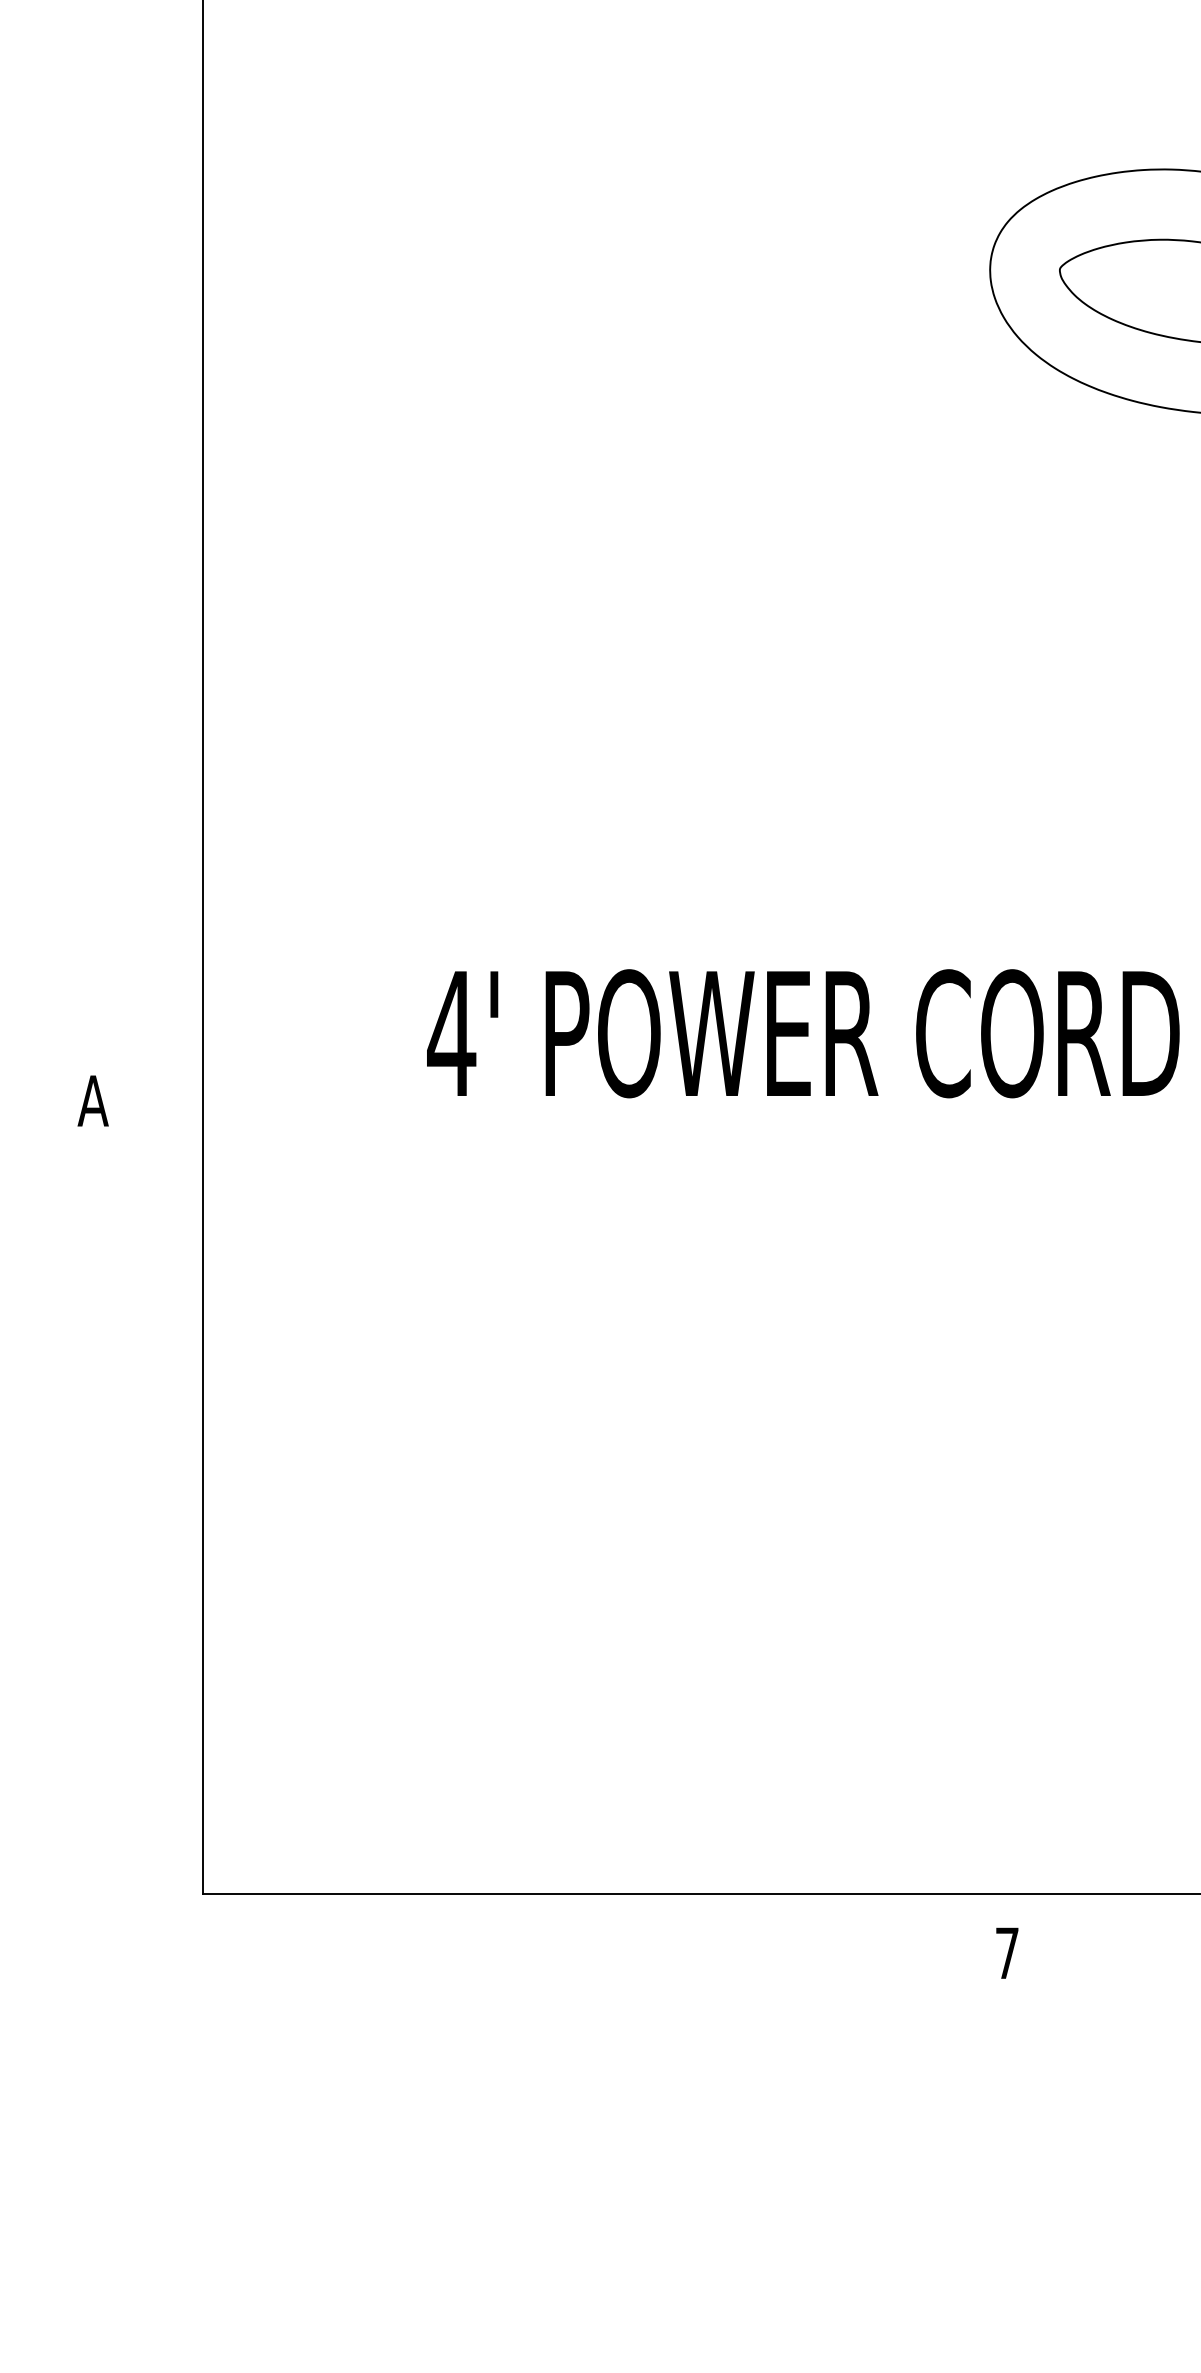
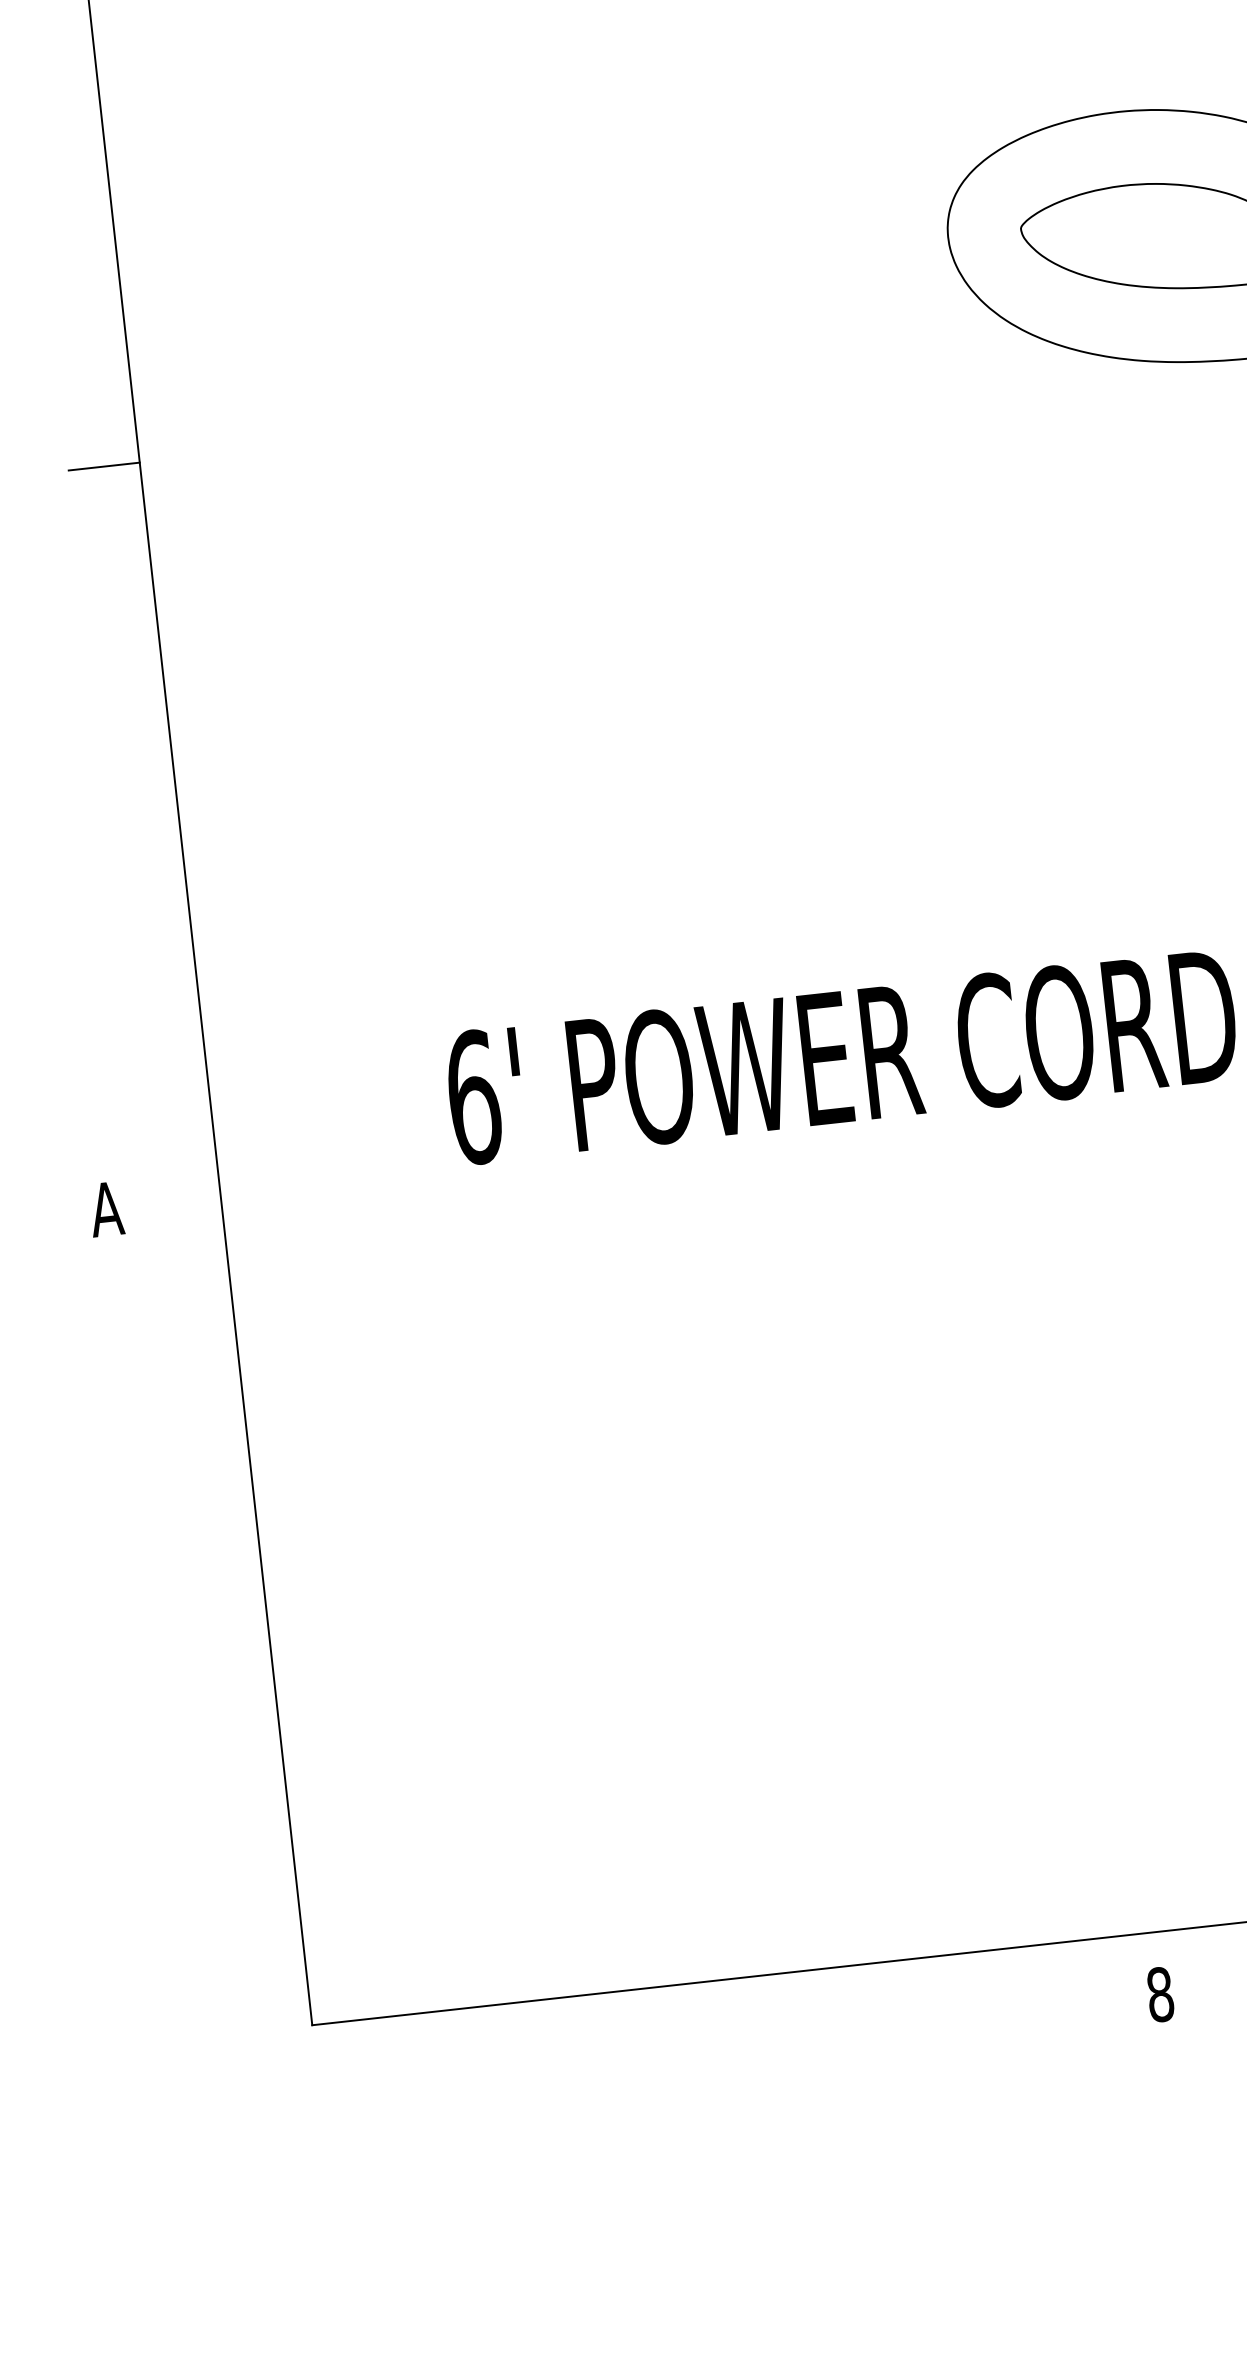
line: (168, 398) -> (104, 466), added
text: (451, 1033) -> (473, 1097), 4' -> 6'
text: (1007, 1953) -> (1160, 1994), 7 -> 8

